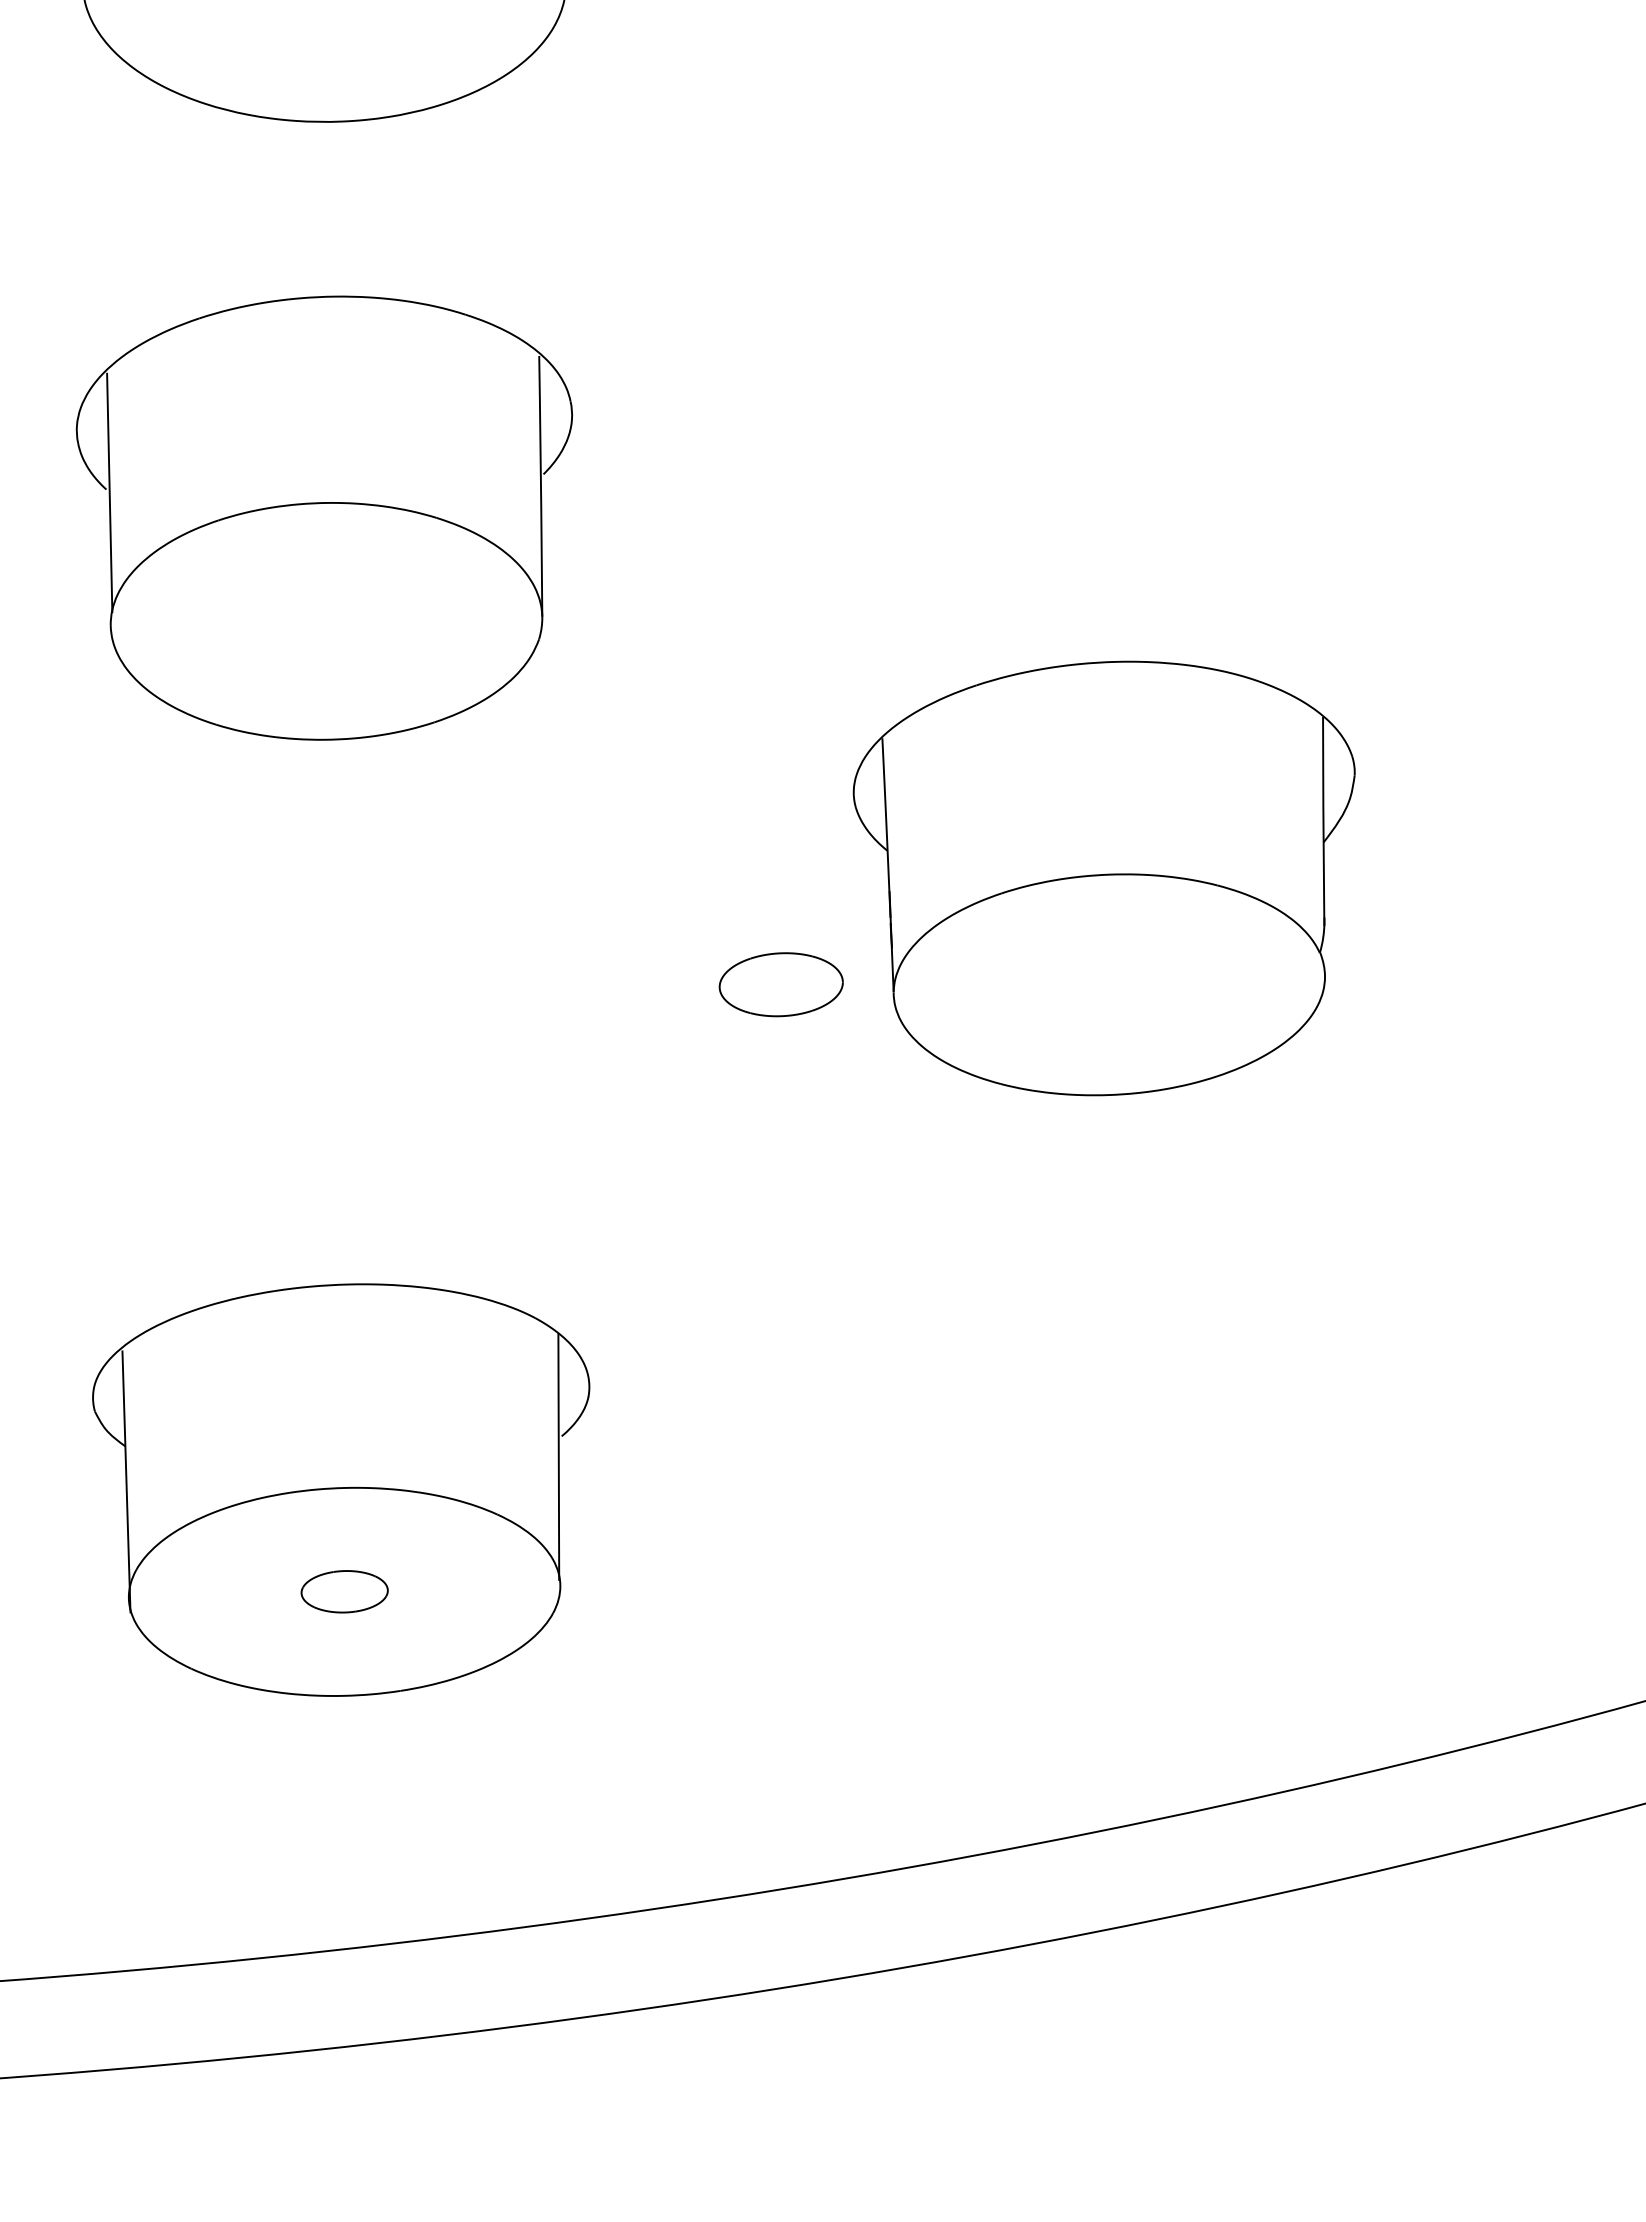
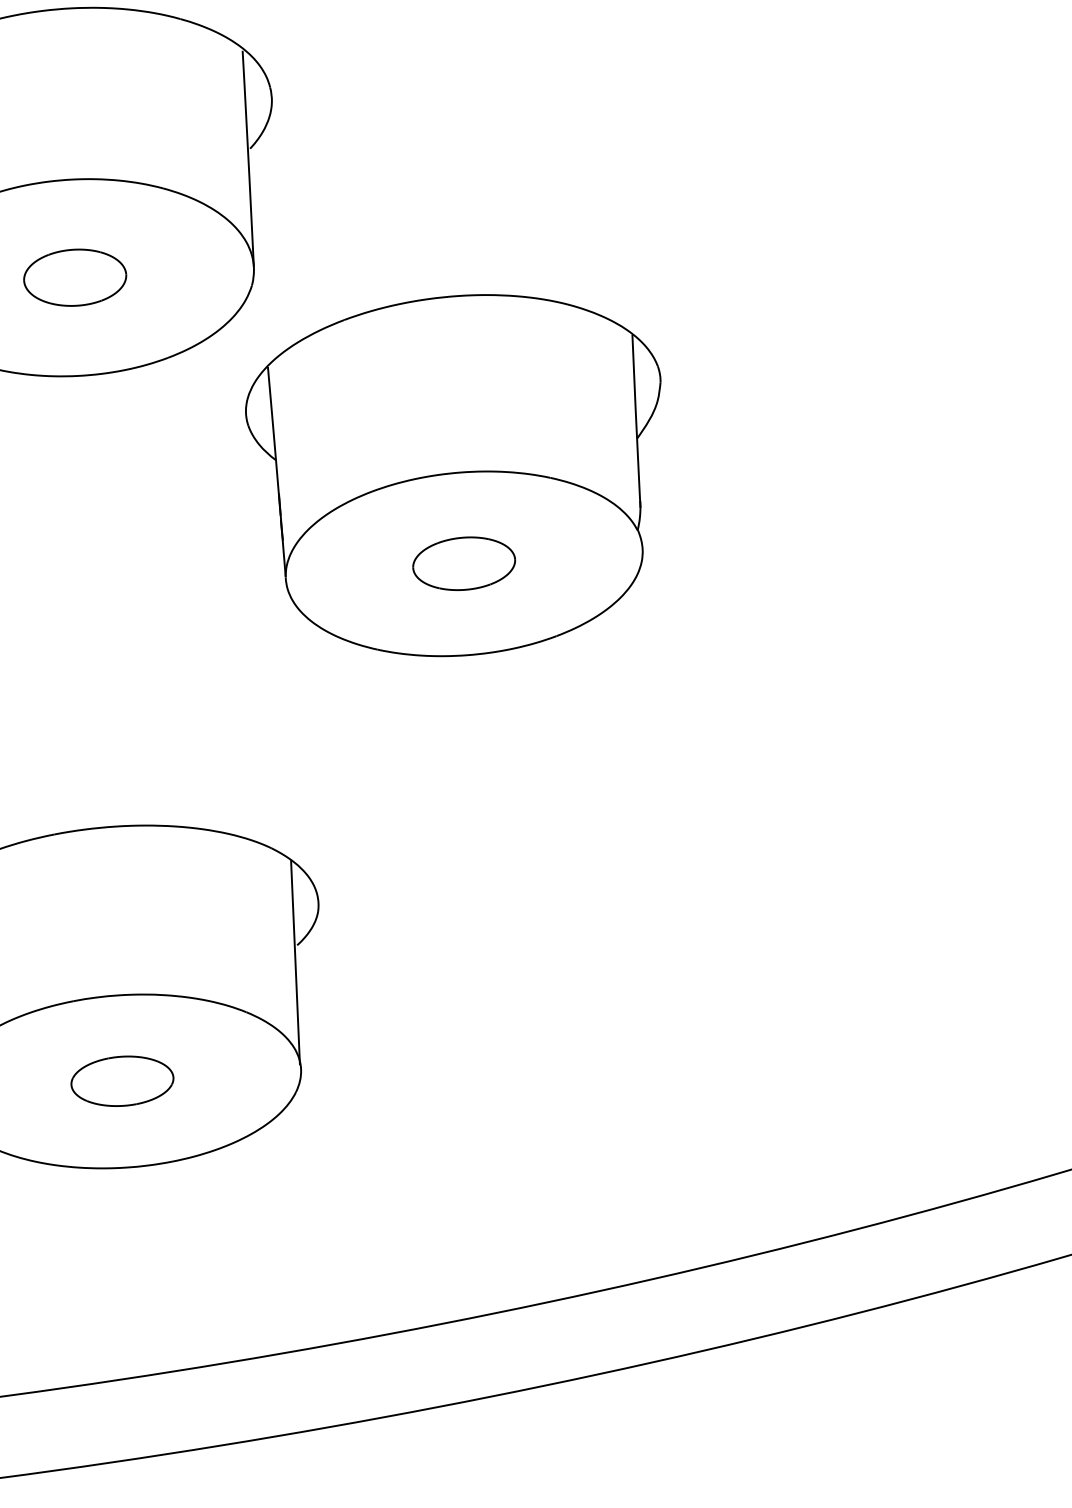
part: (326, 621) -> (75, 277), added
part: (1103, 878) -> (455, 475), moved
part: (344, 1591) -> (122, 1081), size x1.43

